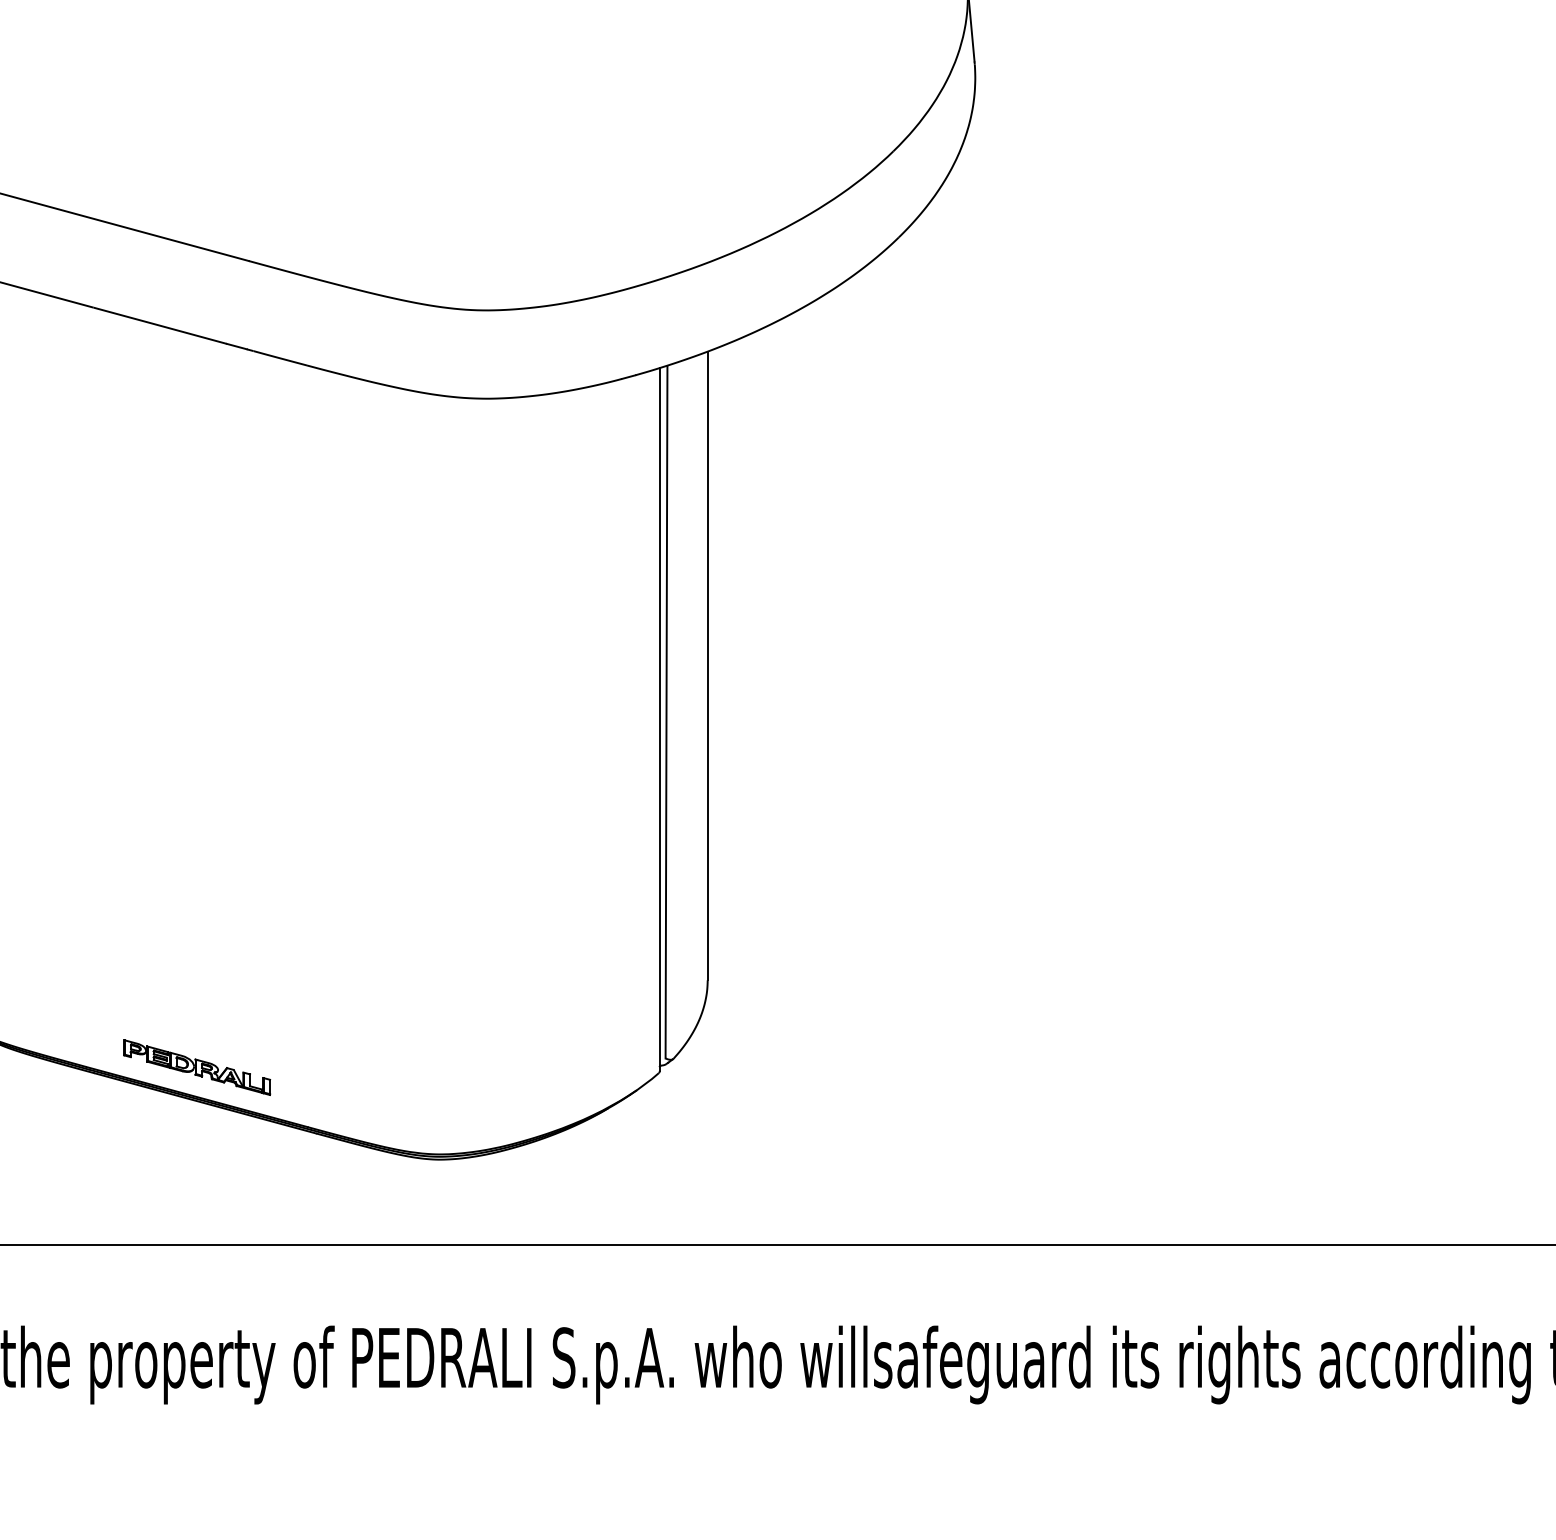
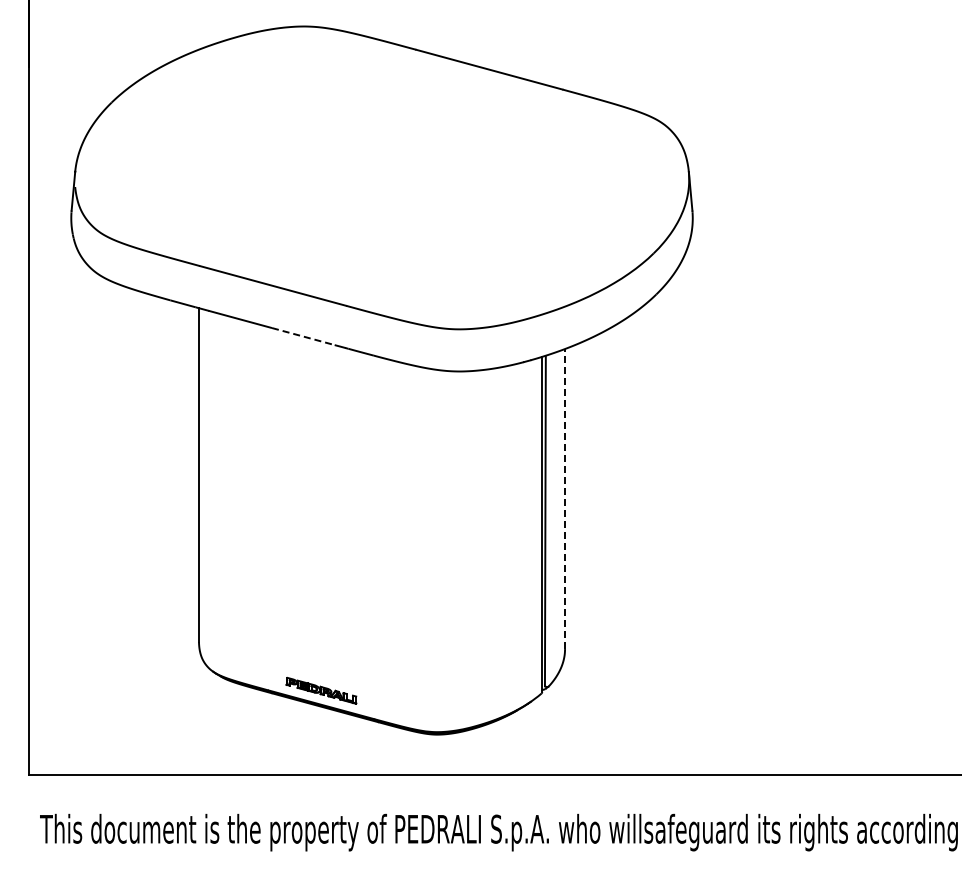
line: (159, 325) -> (303, 336), solid -> dashed
line: (708, 664) -> (565, 498), solid -> dashed

